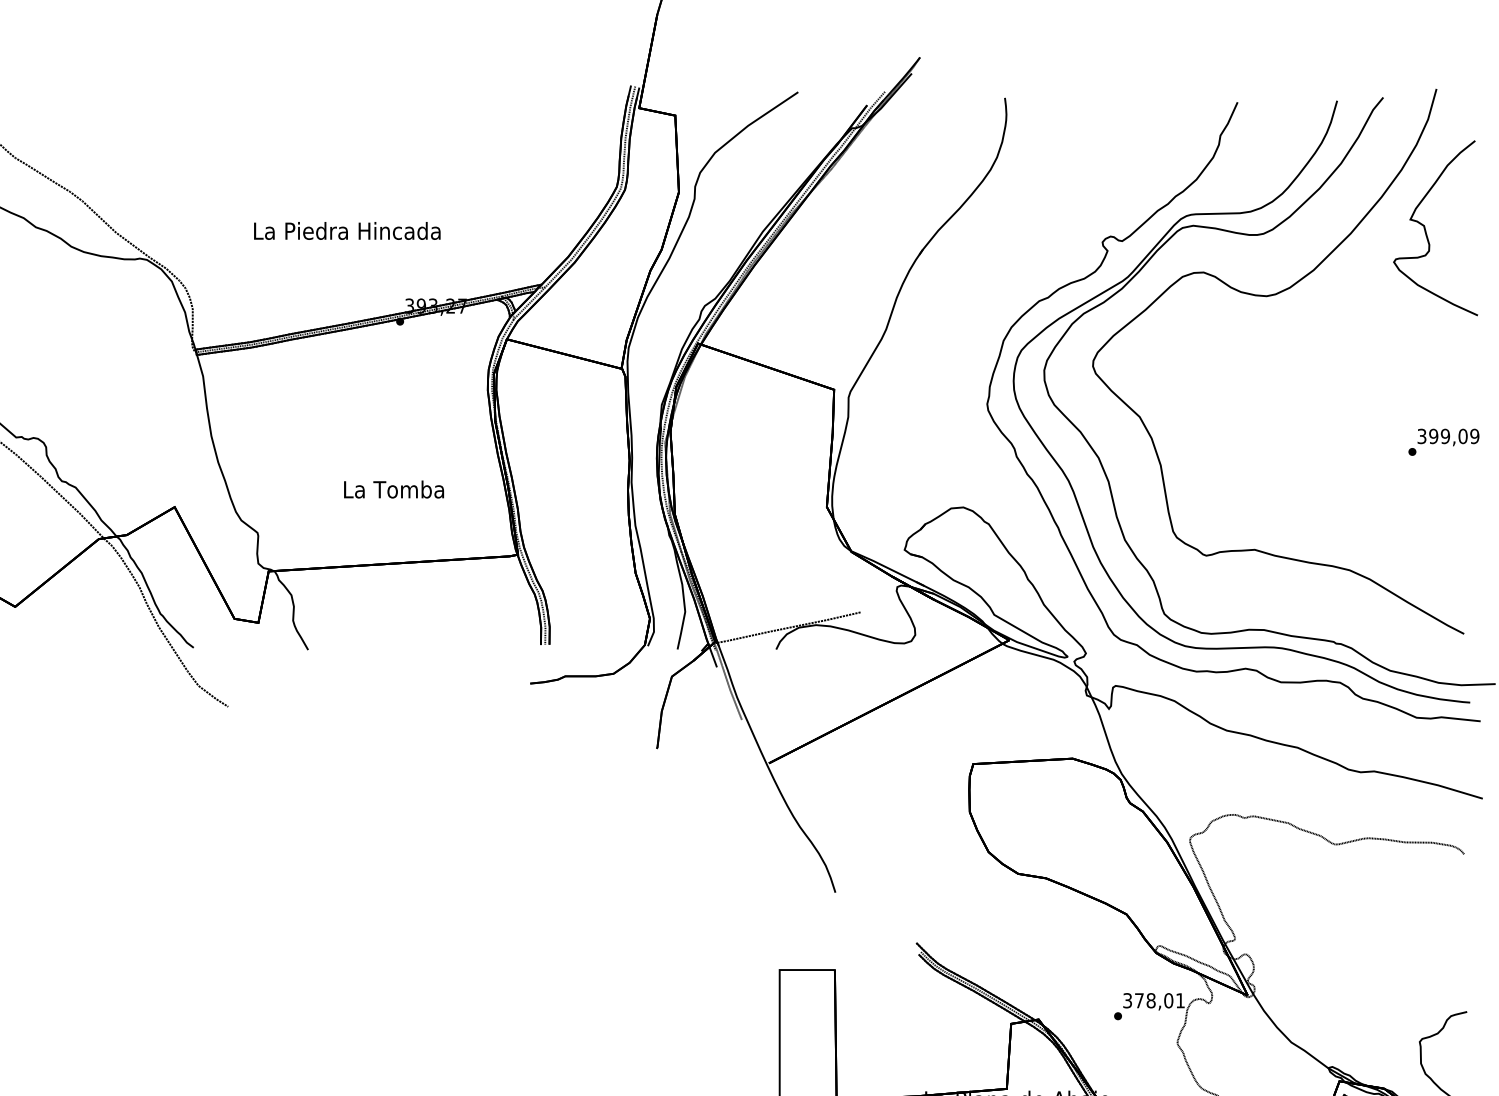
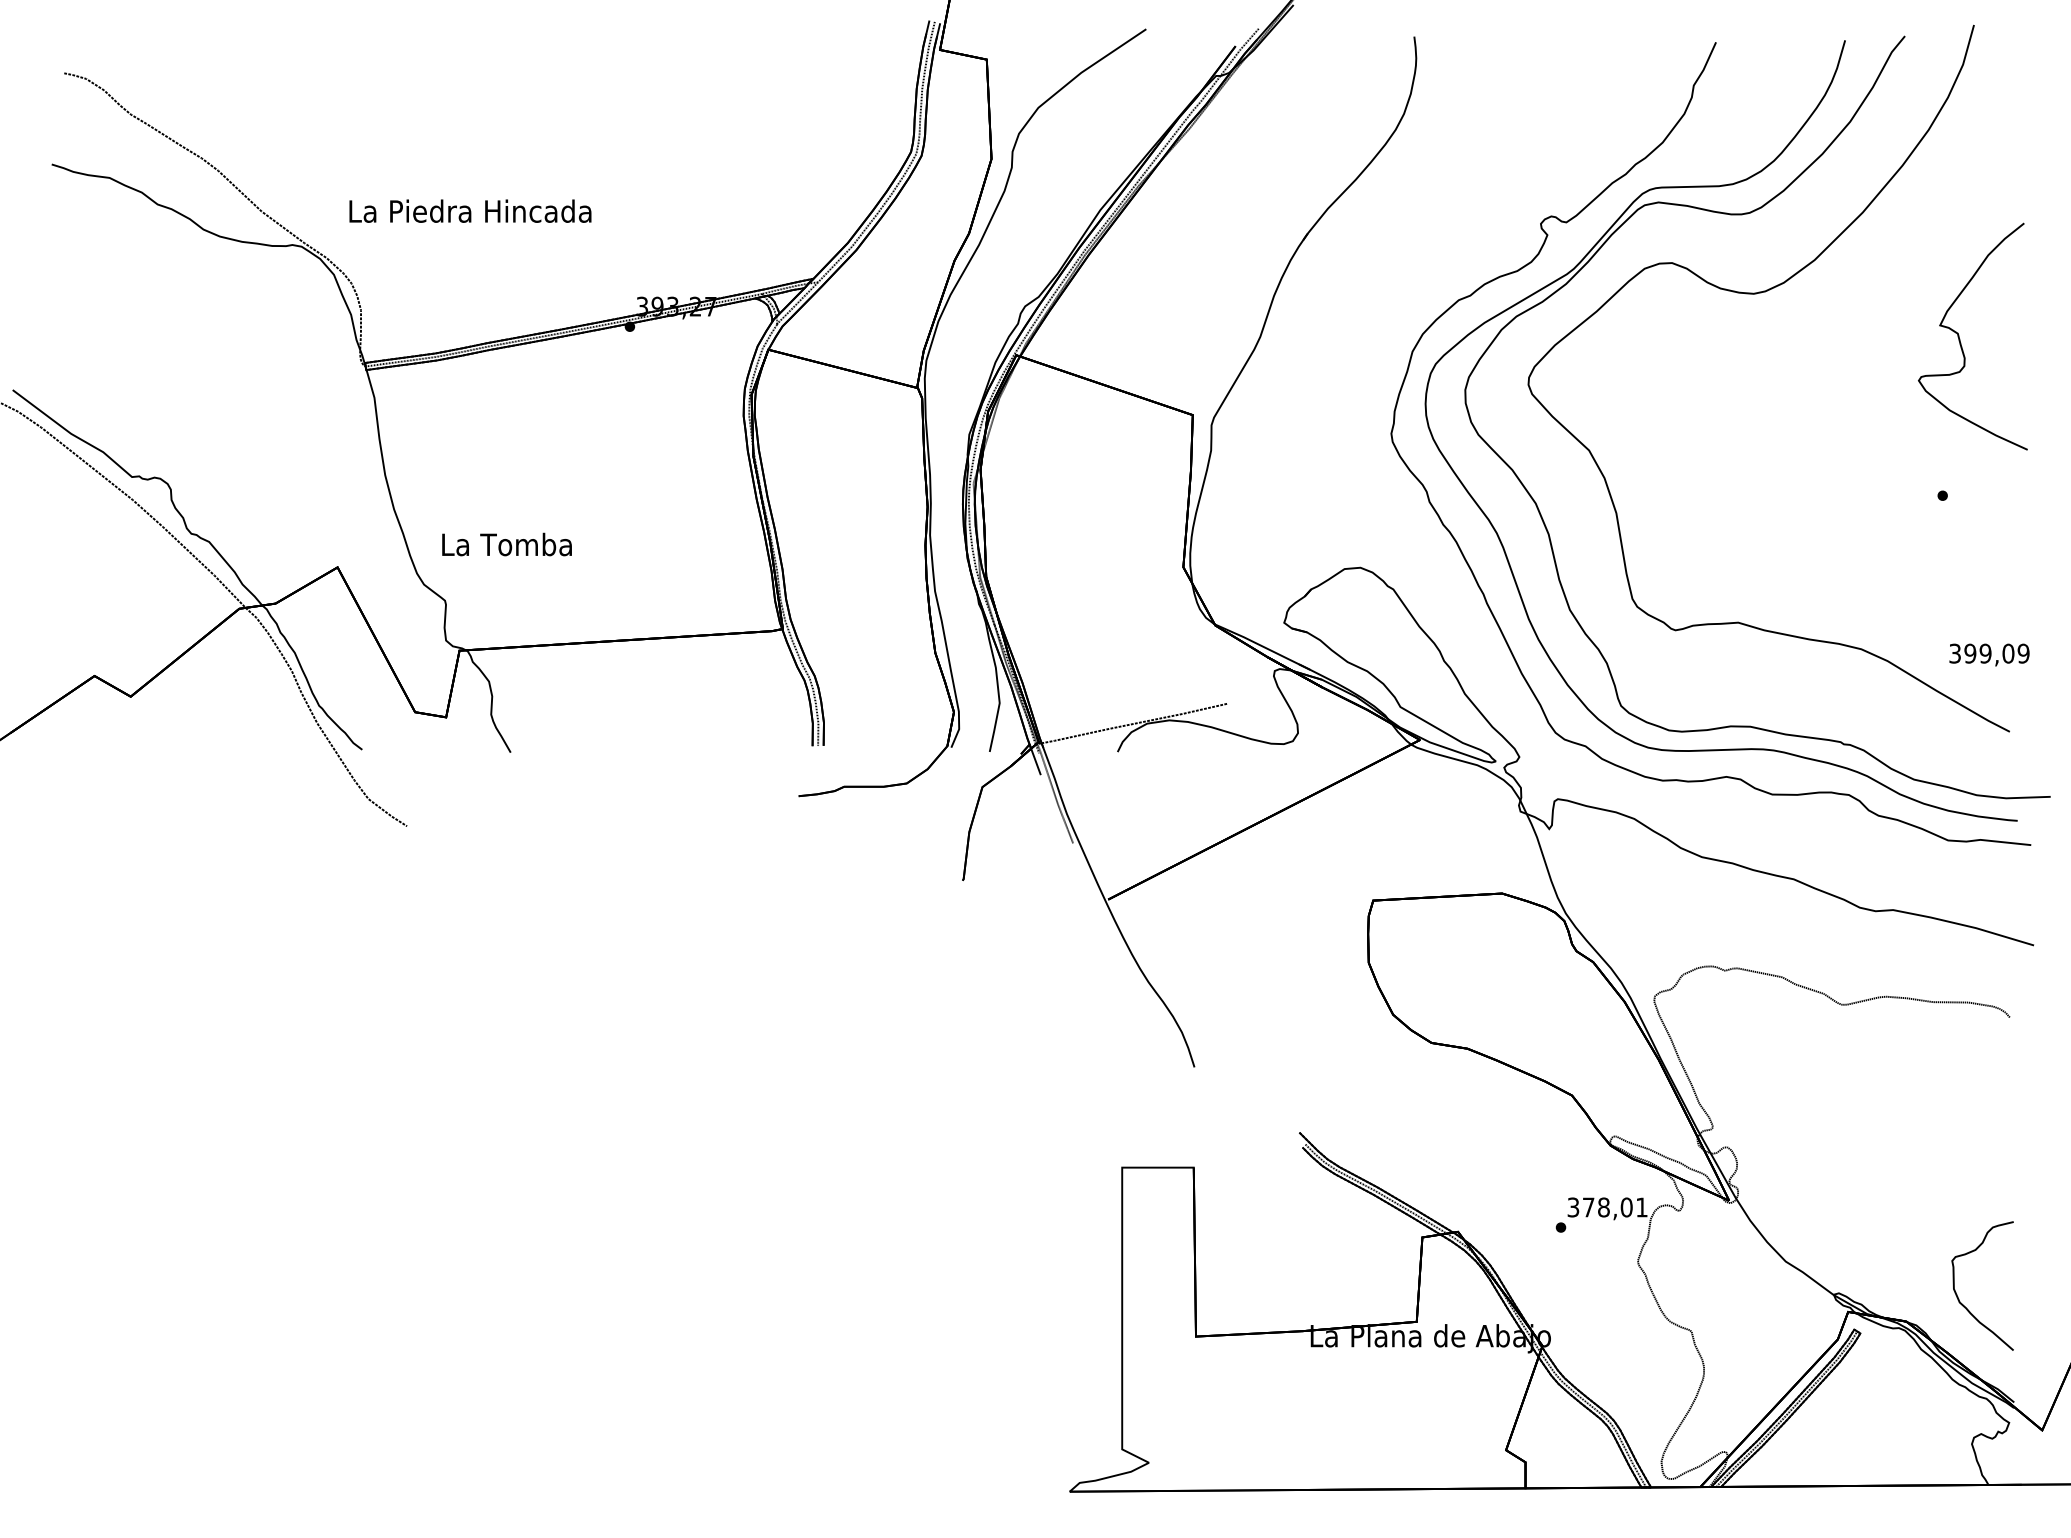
text: (347, 230) -> (470, 210), moved
part: (1426, 230) -> (1960, 339), moved
text: (1448, 437) -> (1989, 654), moved
text: (393, 489) -> (506, 544), moved

